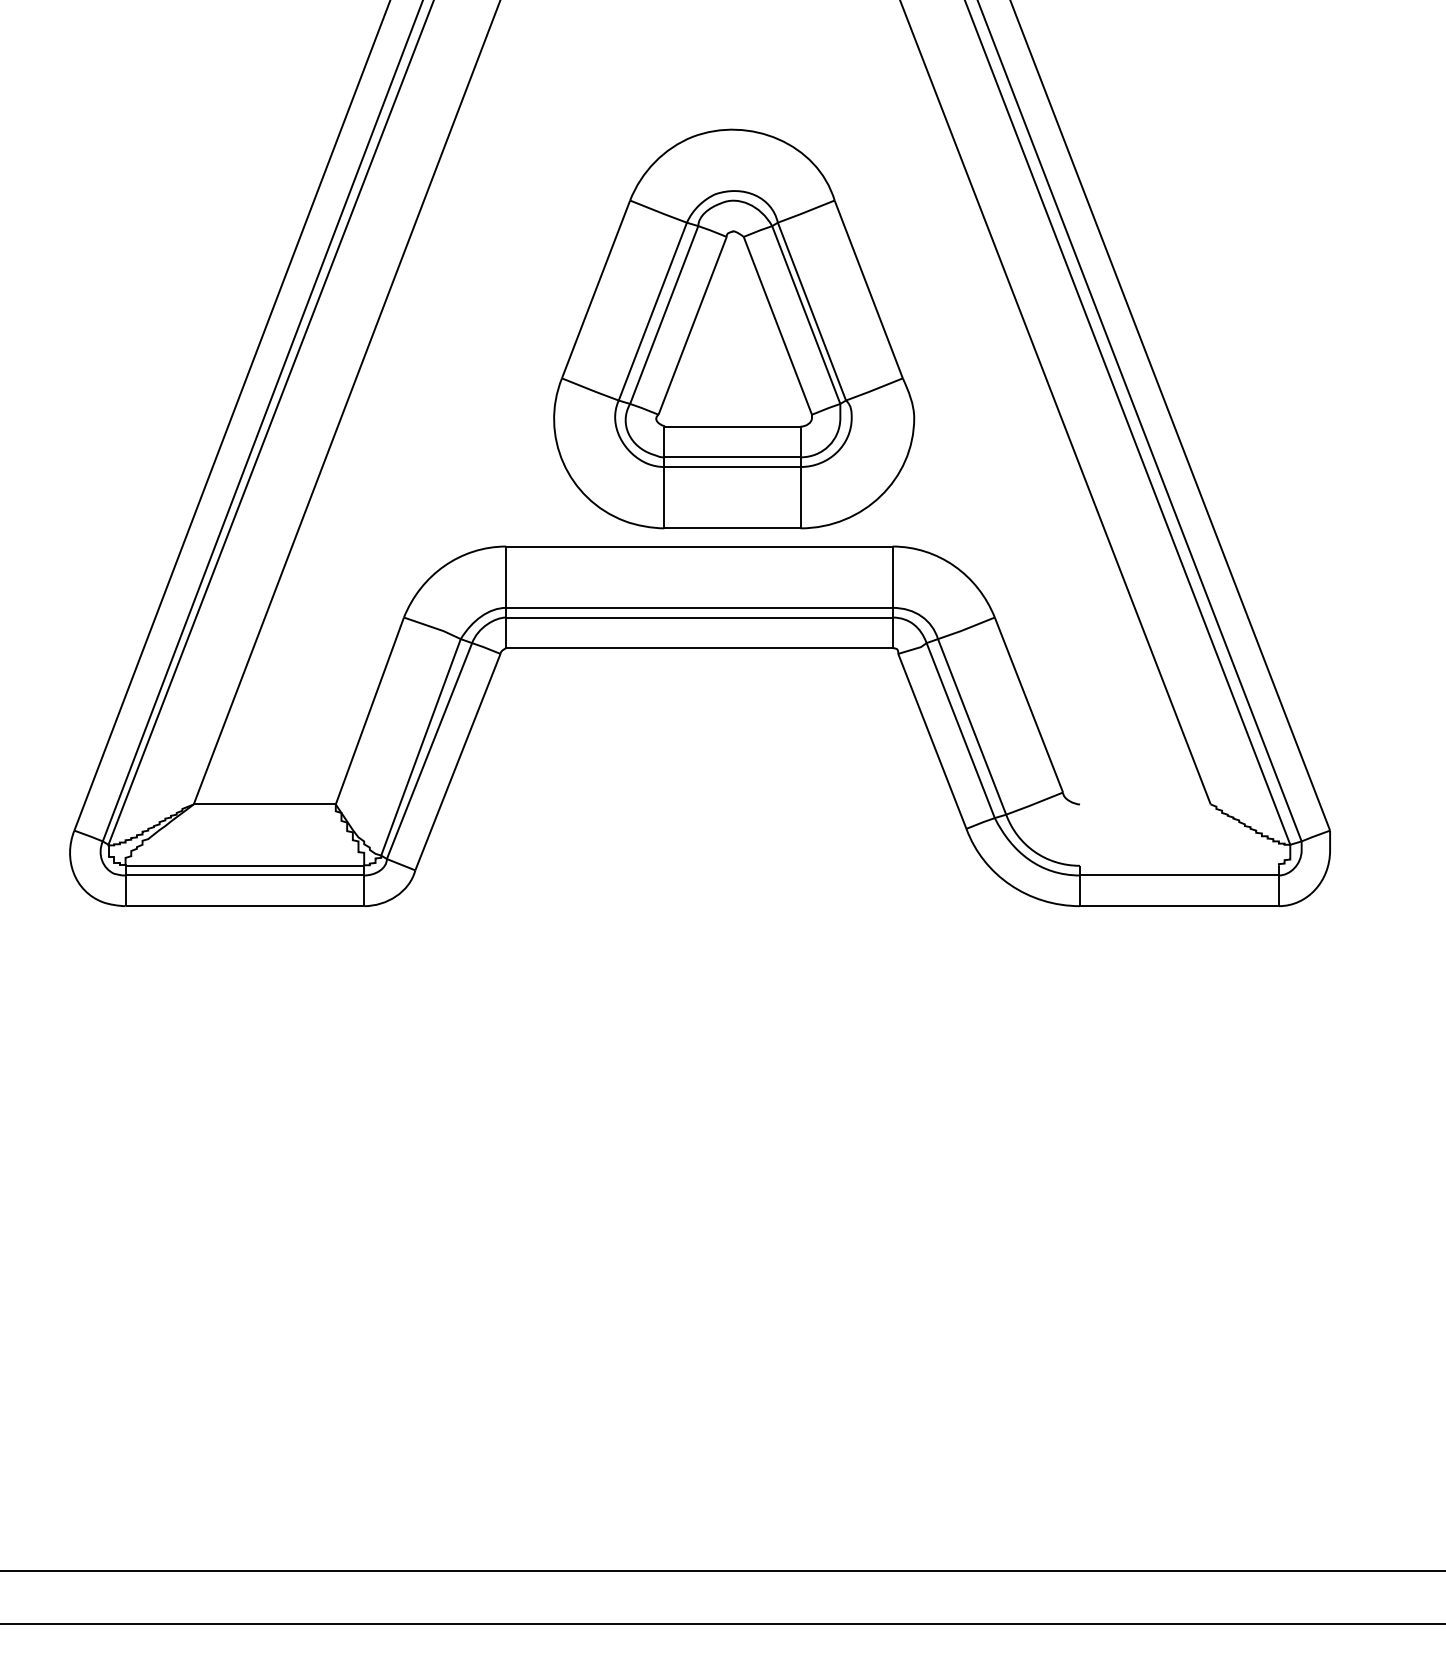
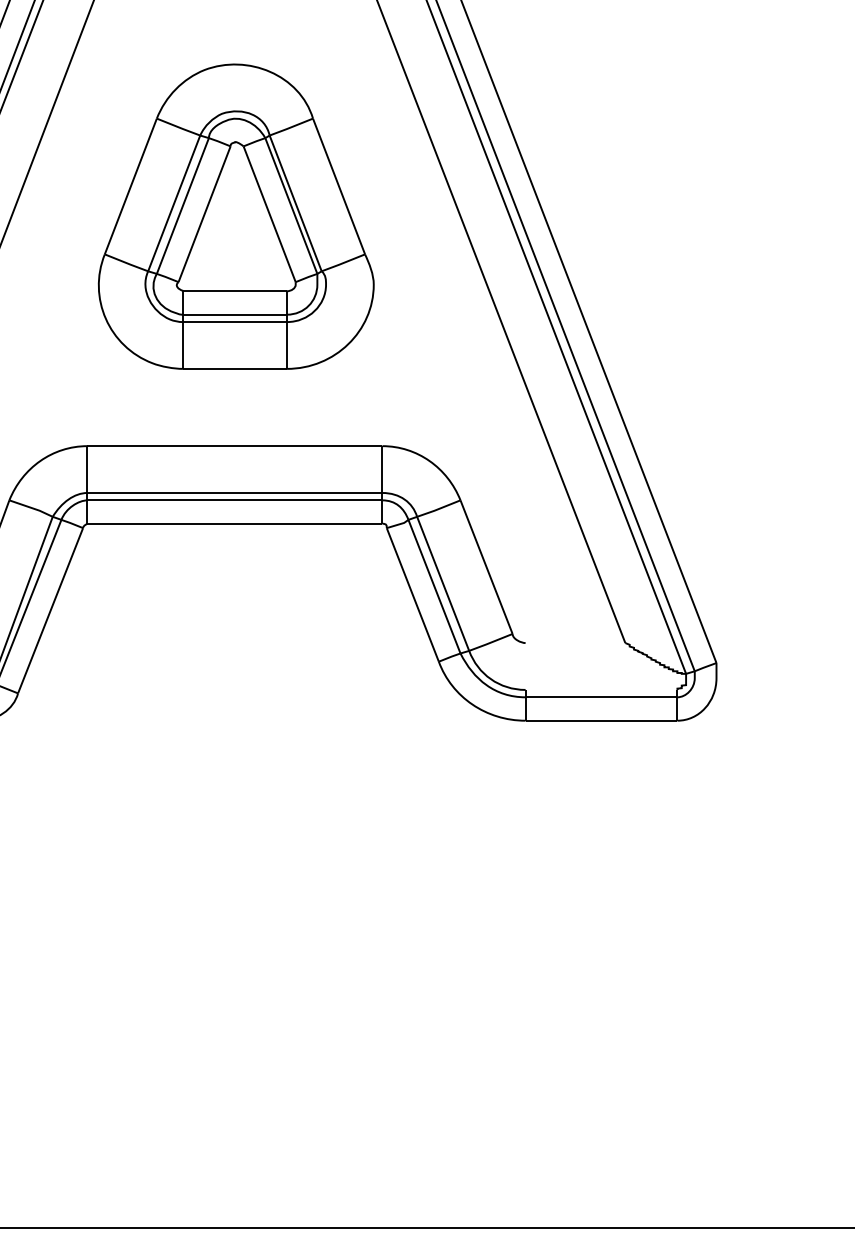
part: (734, 328) -> (236, 216), moved

